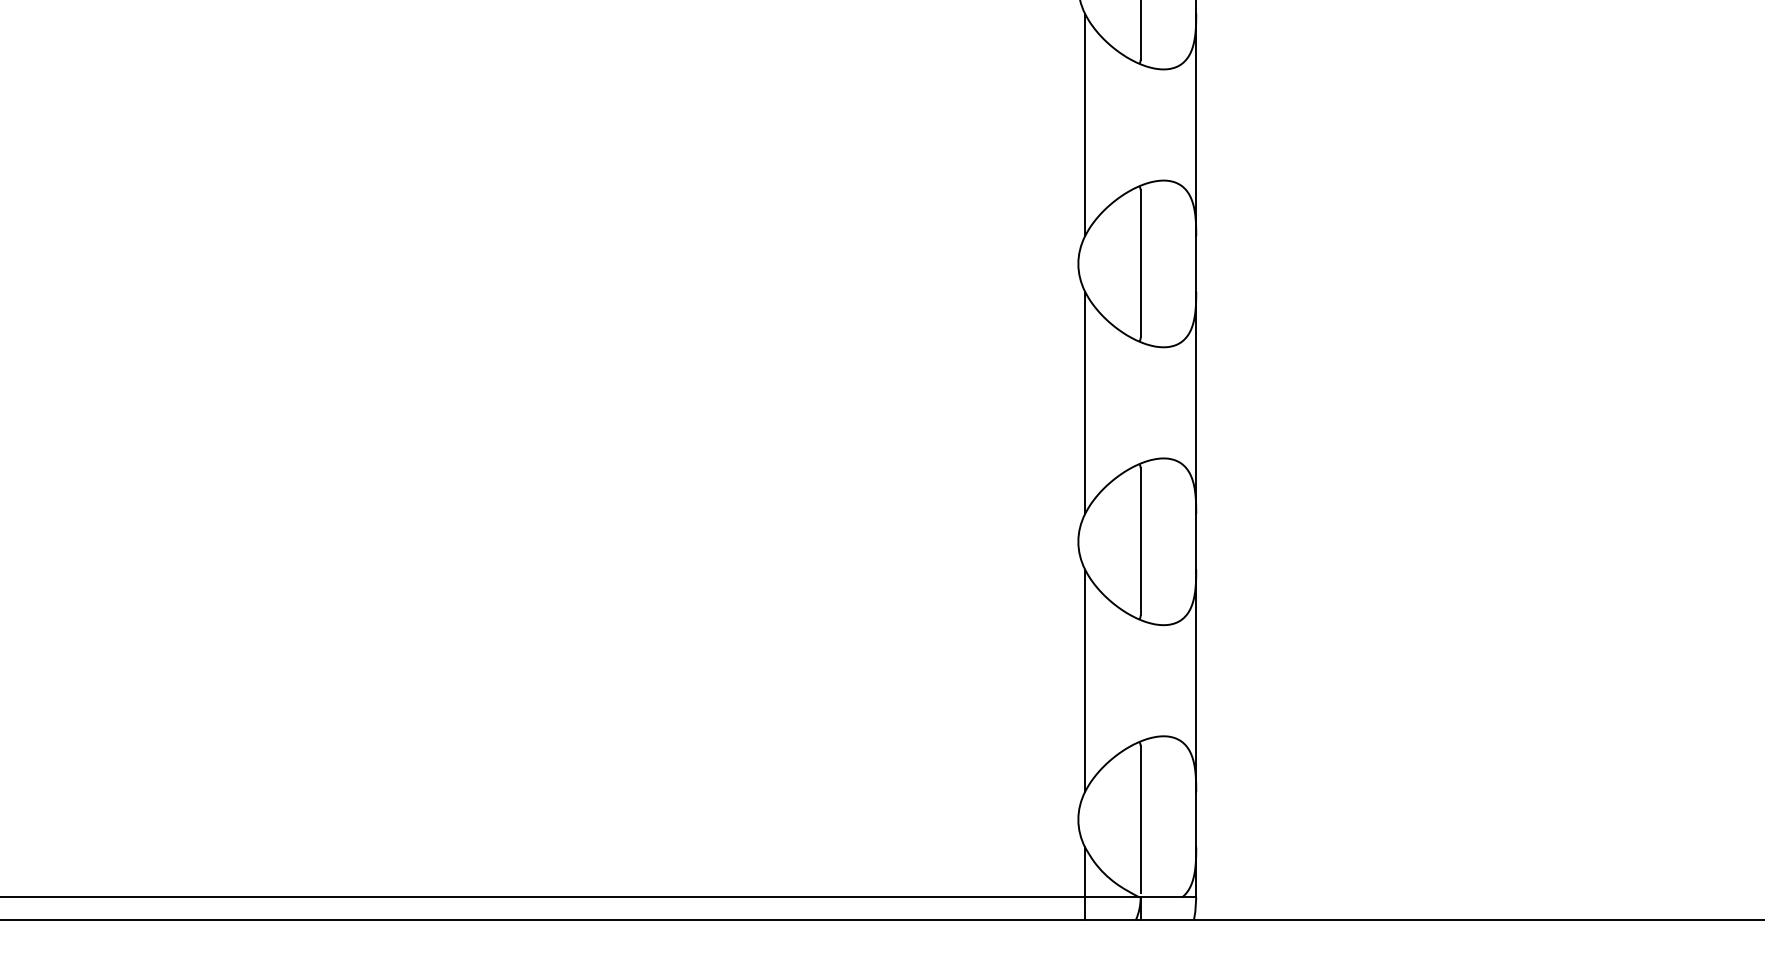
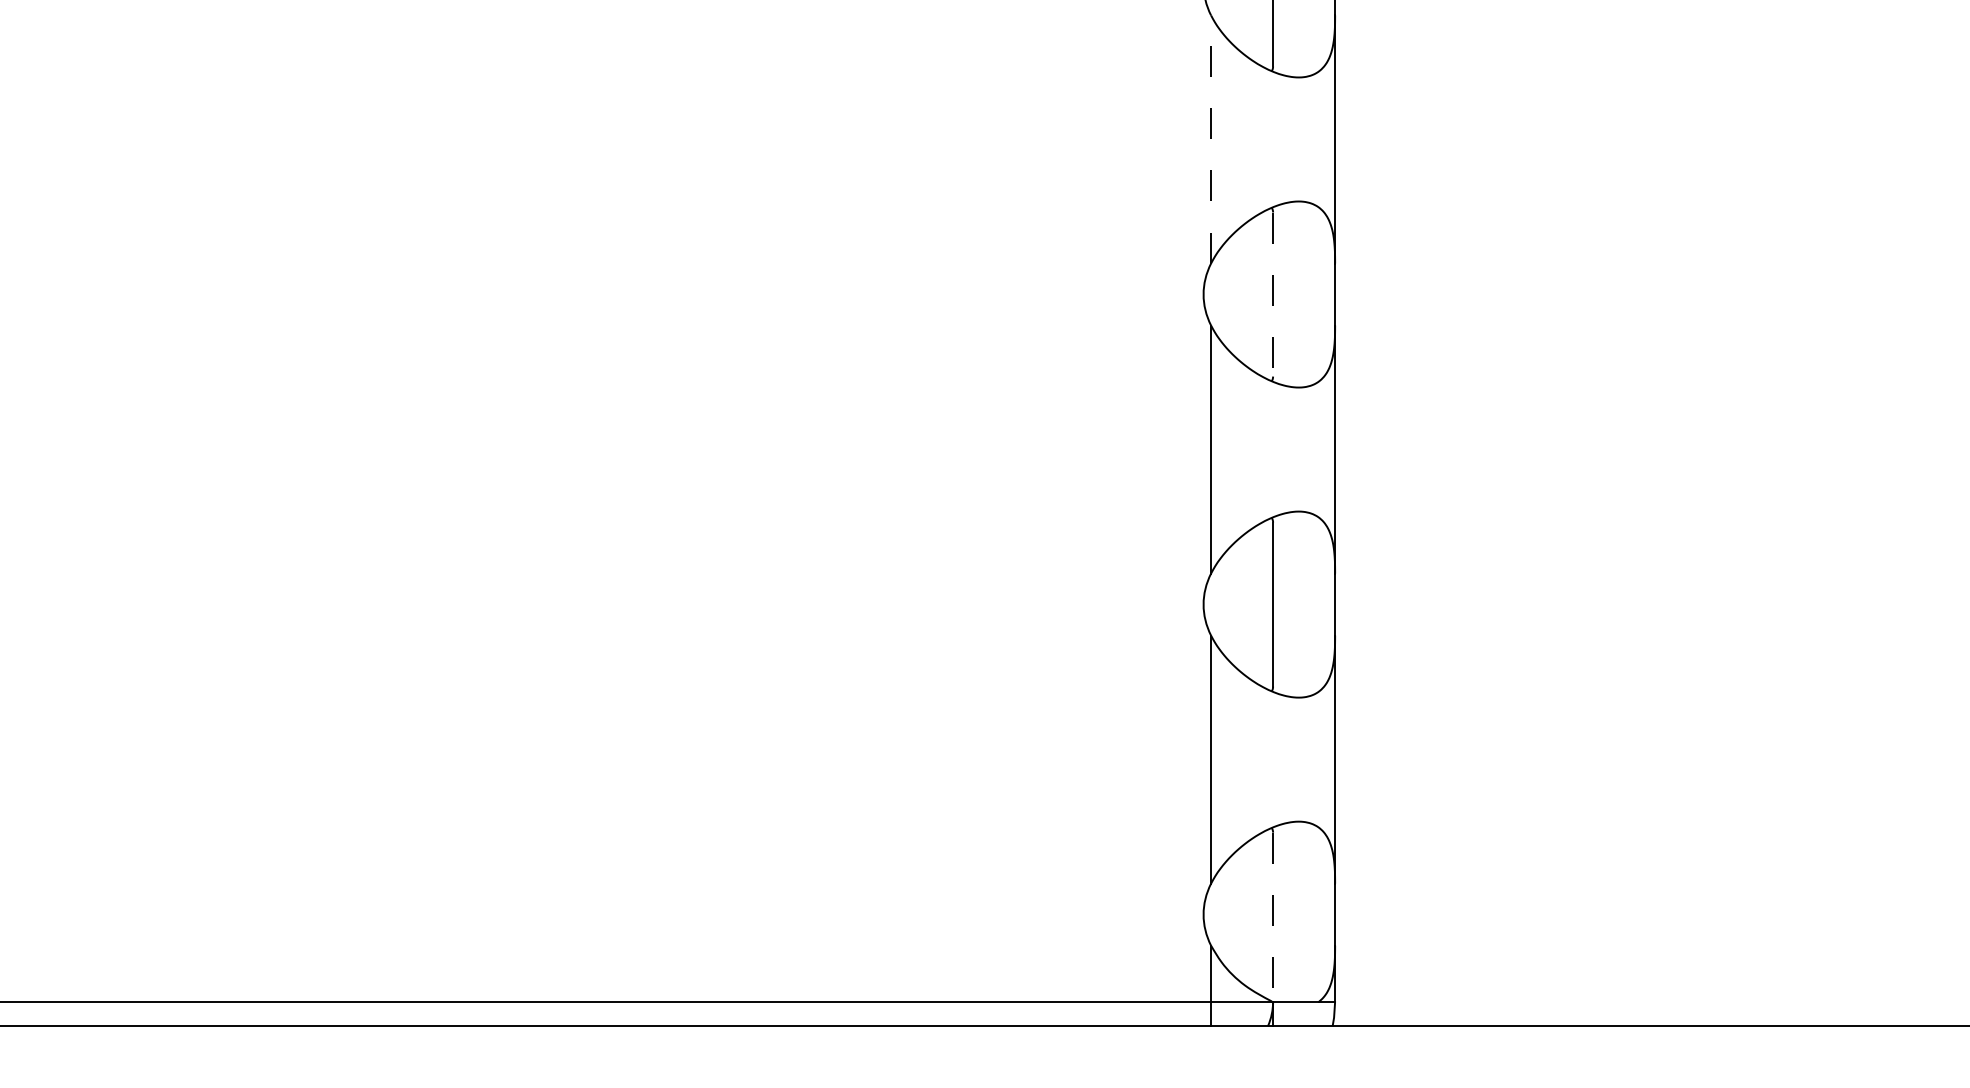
line: (1085, 124) -> (1211, 138), solid -> dashed
line: (1141, 264) -> (1273, 295), solid -> dashed
line: (1141, 820) -> (1273, 915), solid -> dashed

